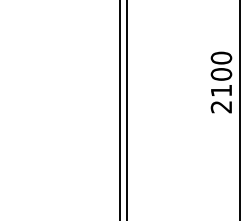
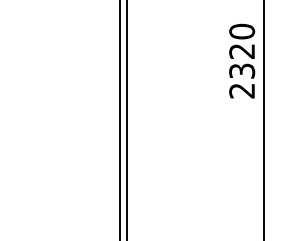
text: (221, 82) -> (242, 61), 2100 -> 2320

